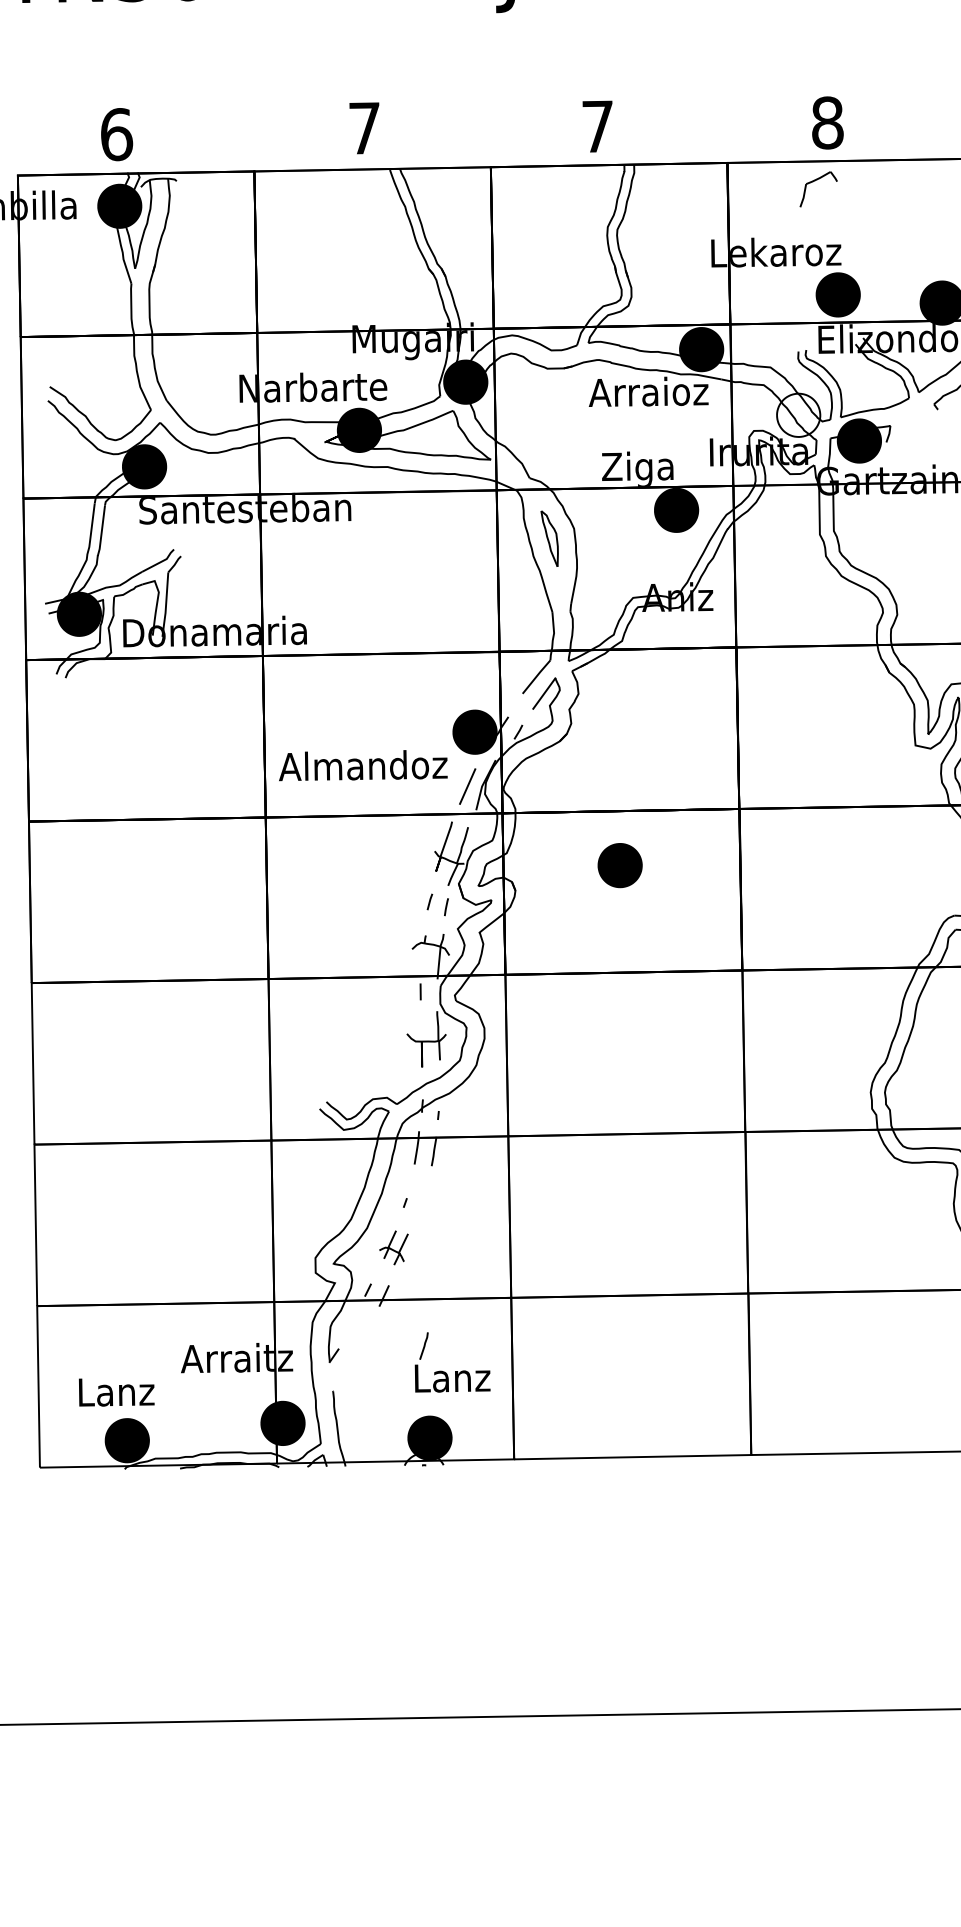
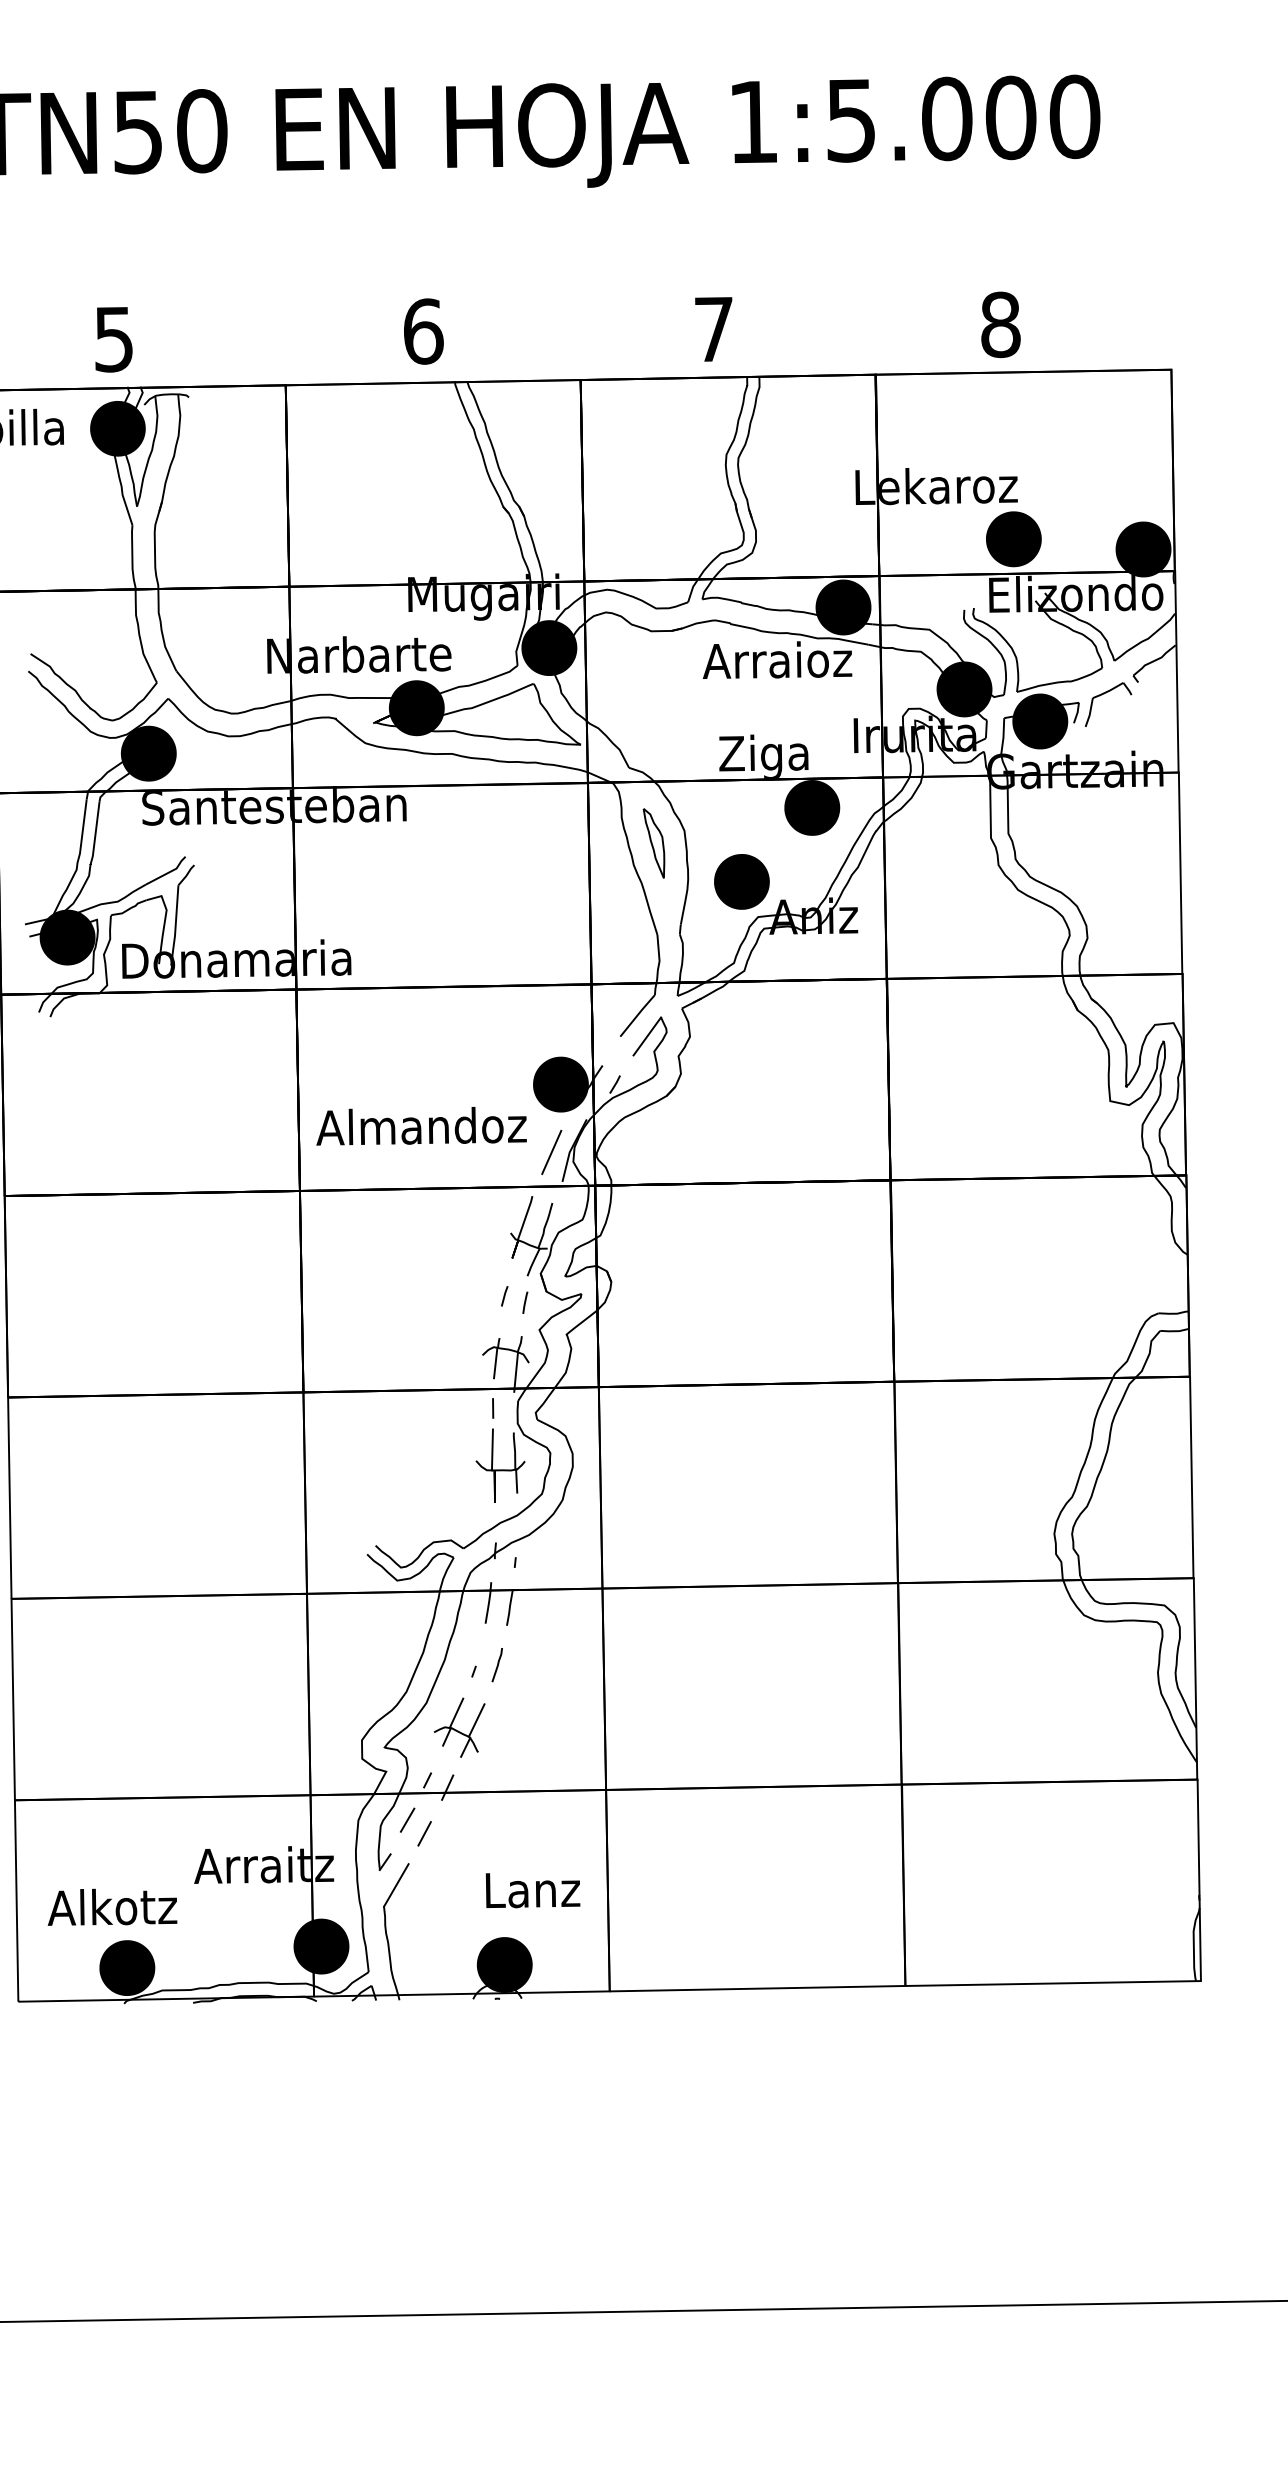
text: (364, 128) -> (423, 331), 7 -> 6
text: (117, 134) -> (114, 339), 6 -> 5
part: (815, 181) -> (1104, 694), moved
fill: (798, 415) -> (964, 689), added
part: (619, 865) -> (741, 881), moved
line: (422, 955) -> (495, 1362), added
line: (419, 1024) -> (491, 1449), added
part: (393, 1247) -> (459, 1727), size x1.43
line: (351, 1321) -> (407, 1819), added
line: (365, 1332) -> (424, 1833), added
line: (423, 1346) -> (496, 1665), moved
line: (343, 1374) -> (396, 1885), added
text: (115, 1391) -> (112, 1906), Lanz -> Alkotz

